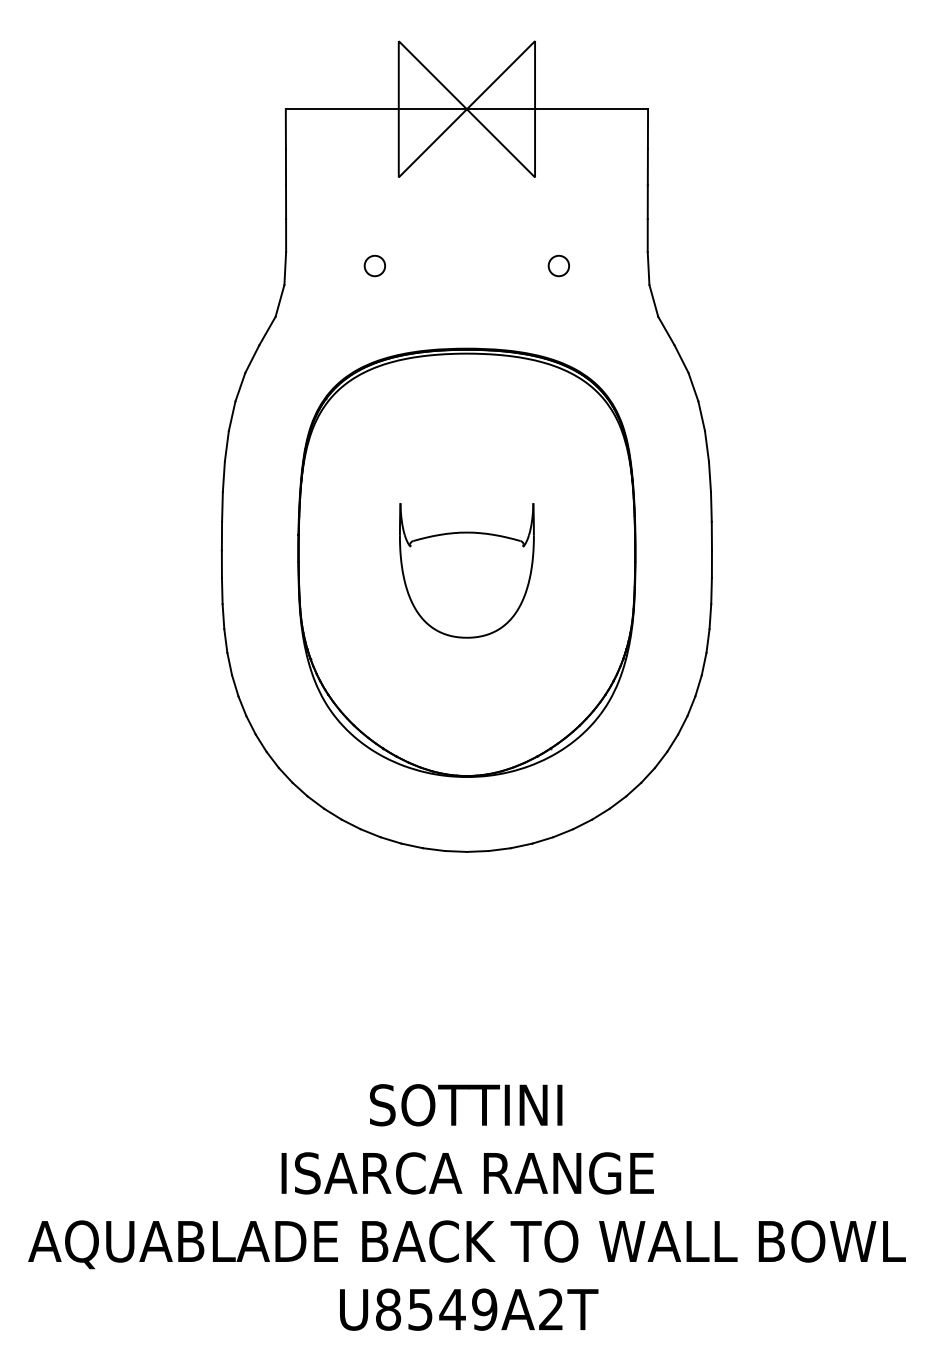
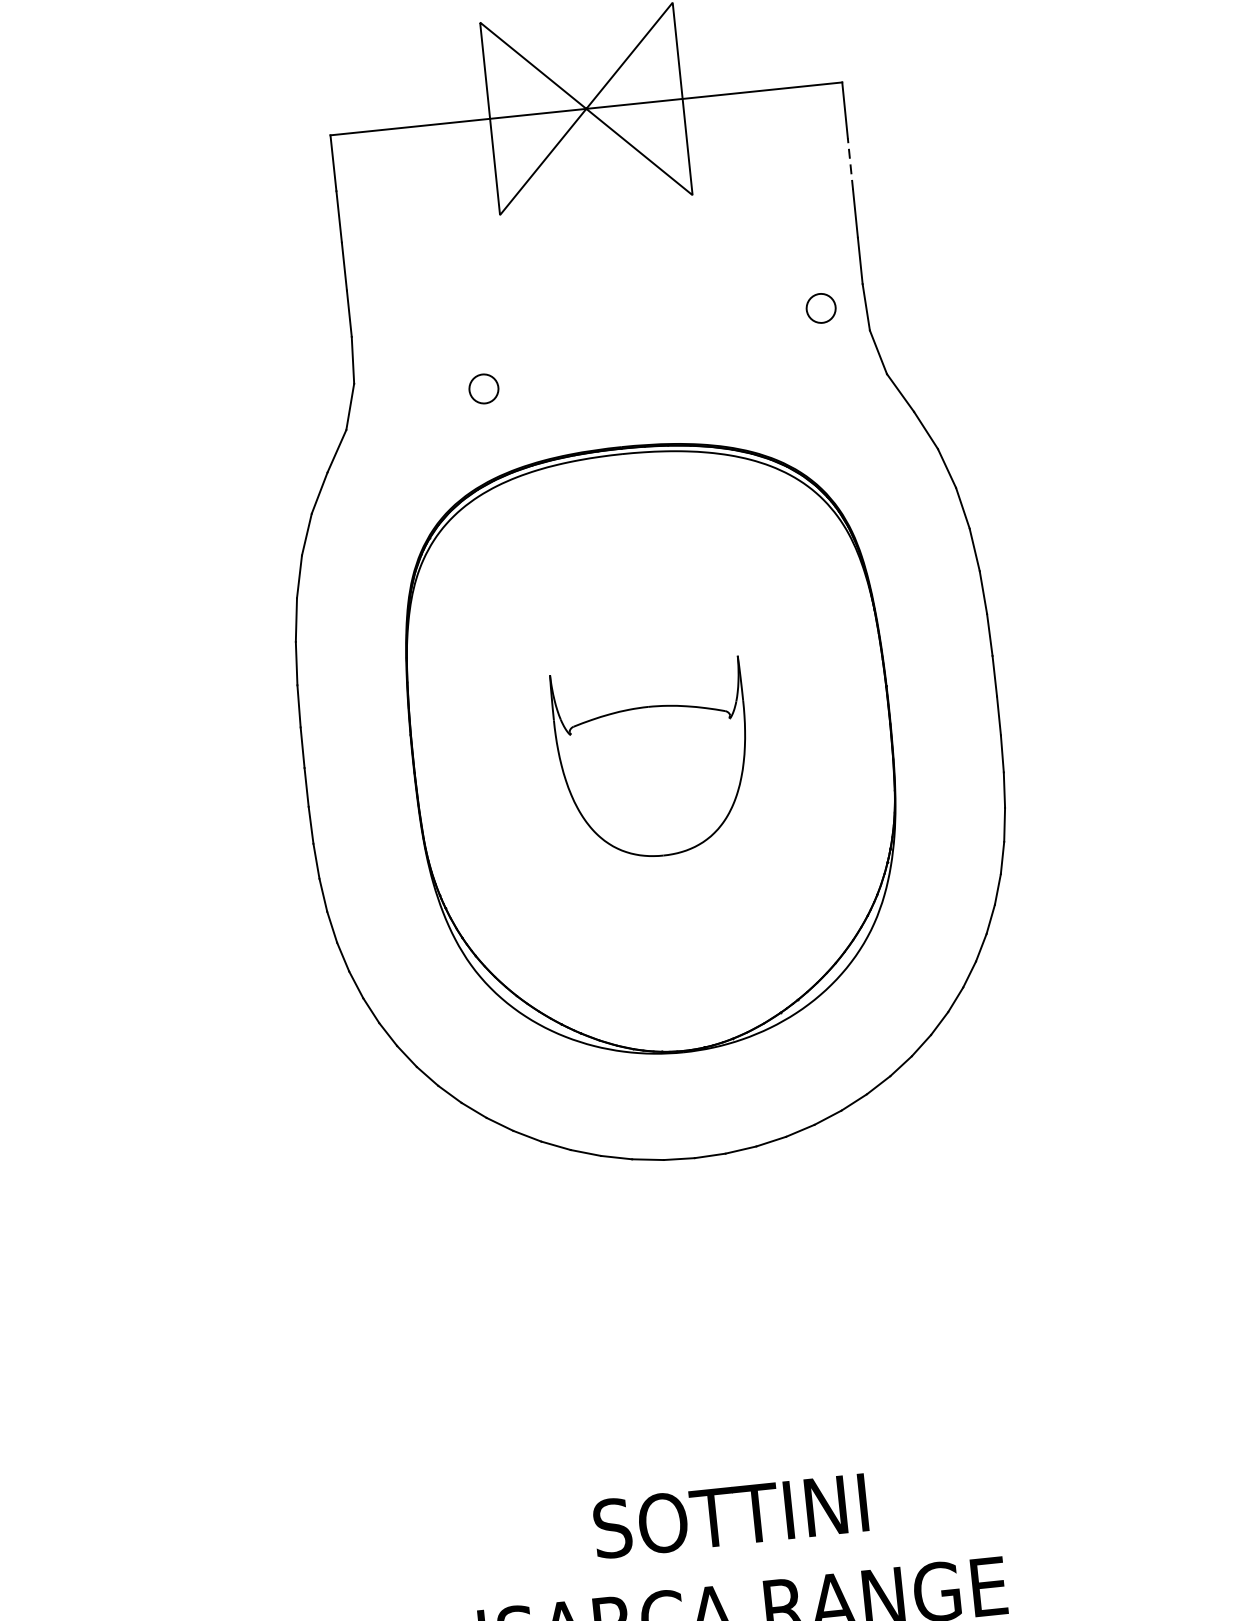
line: (647, 166) -> (849, 163), solid -> dashed
circle: (374, 265) -> (483, 388), moved
circle: (558, 265) -> (820, 307), moved

